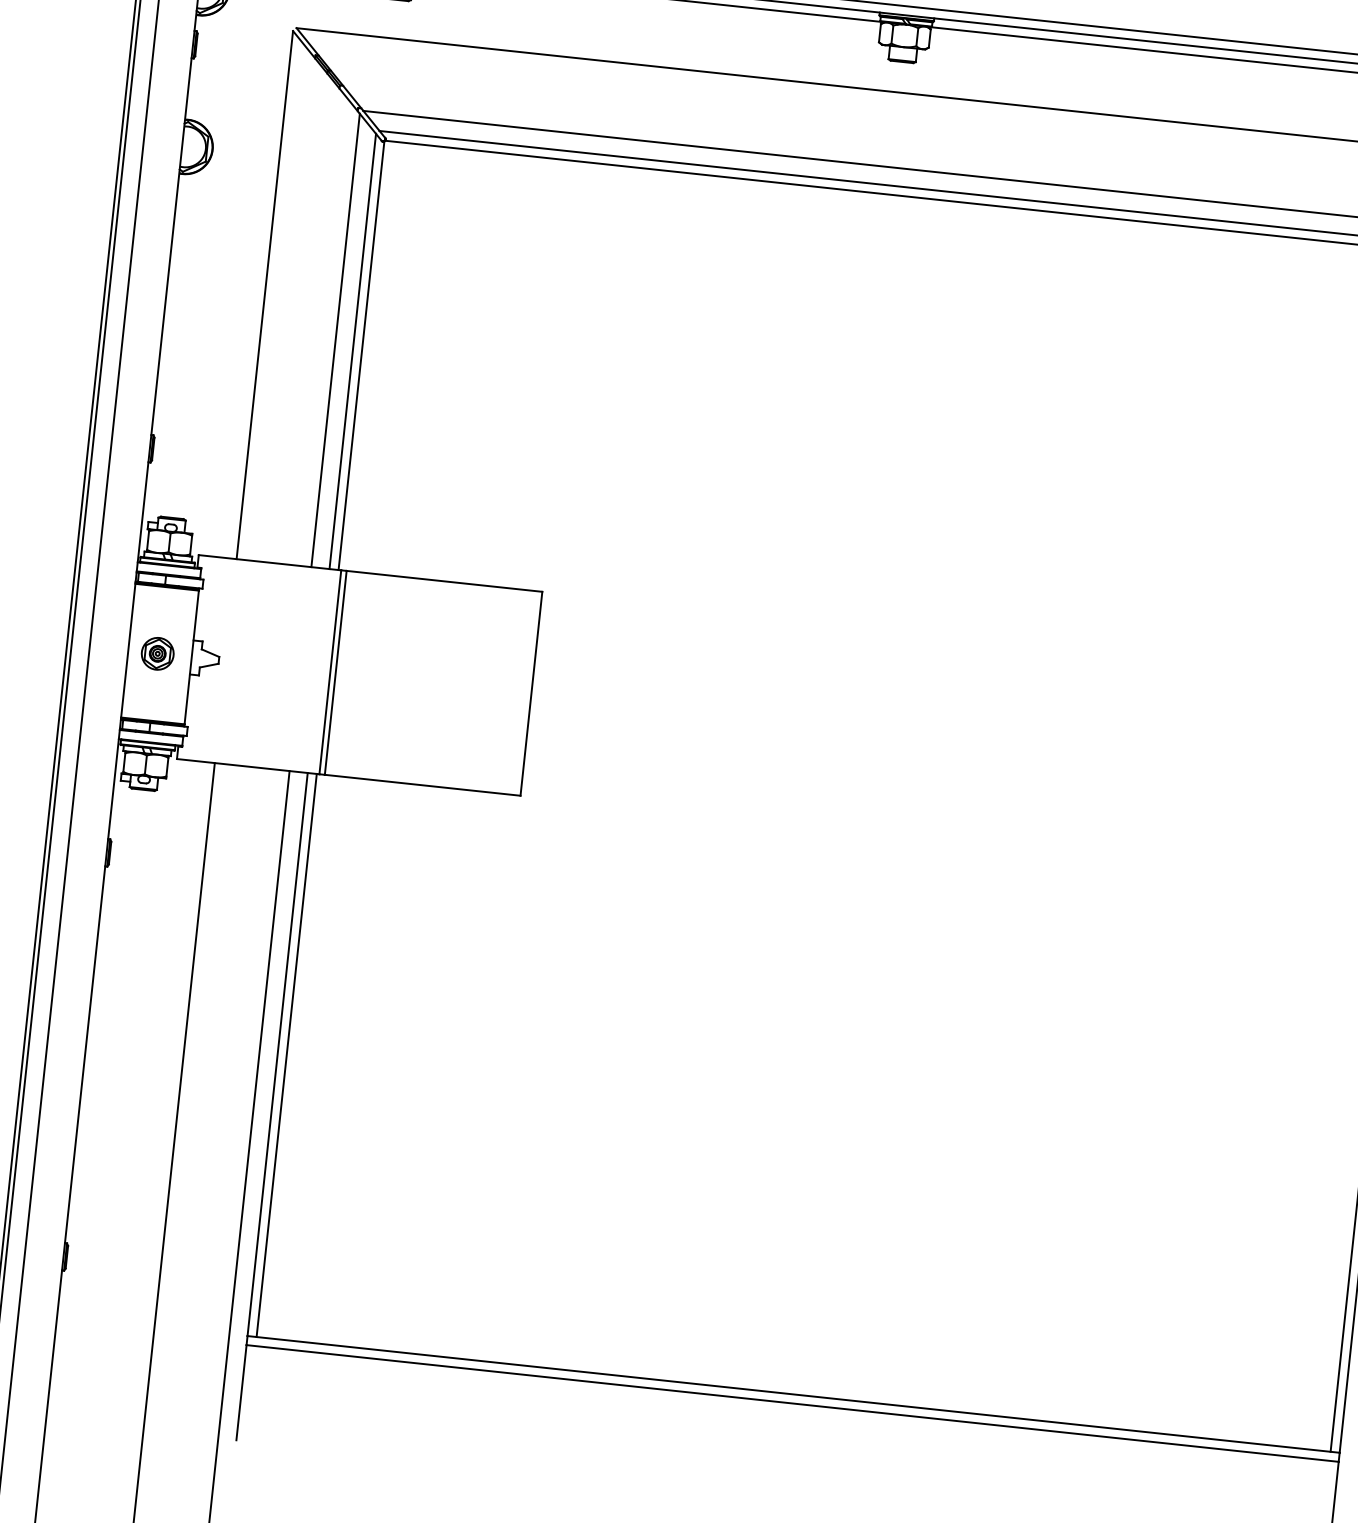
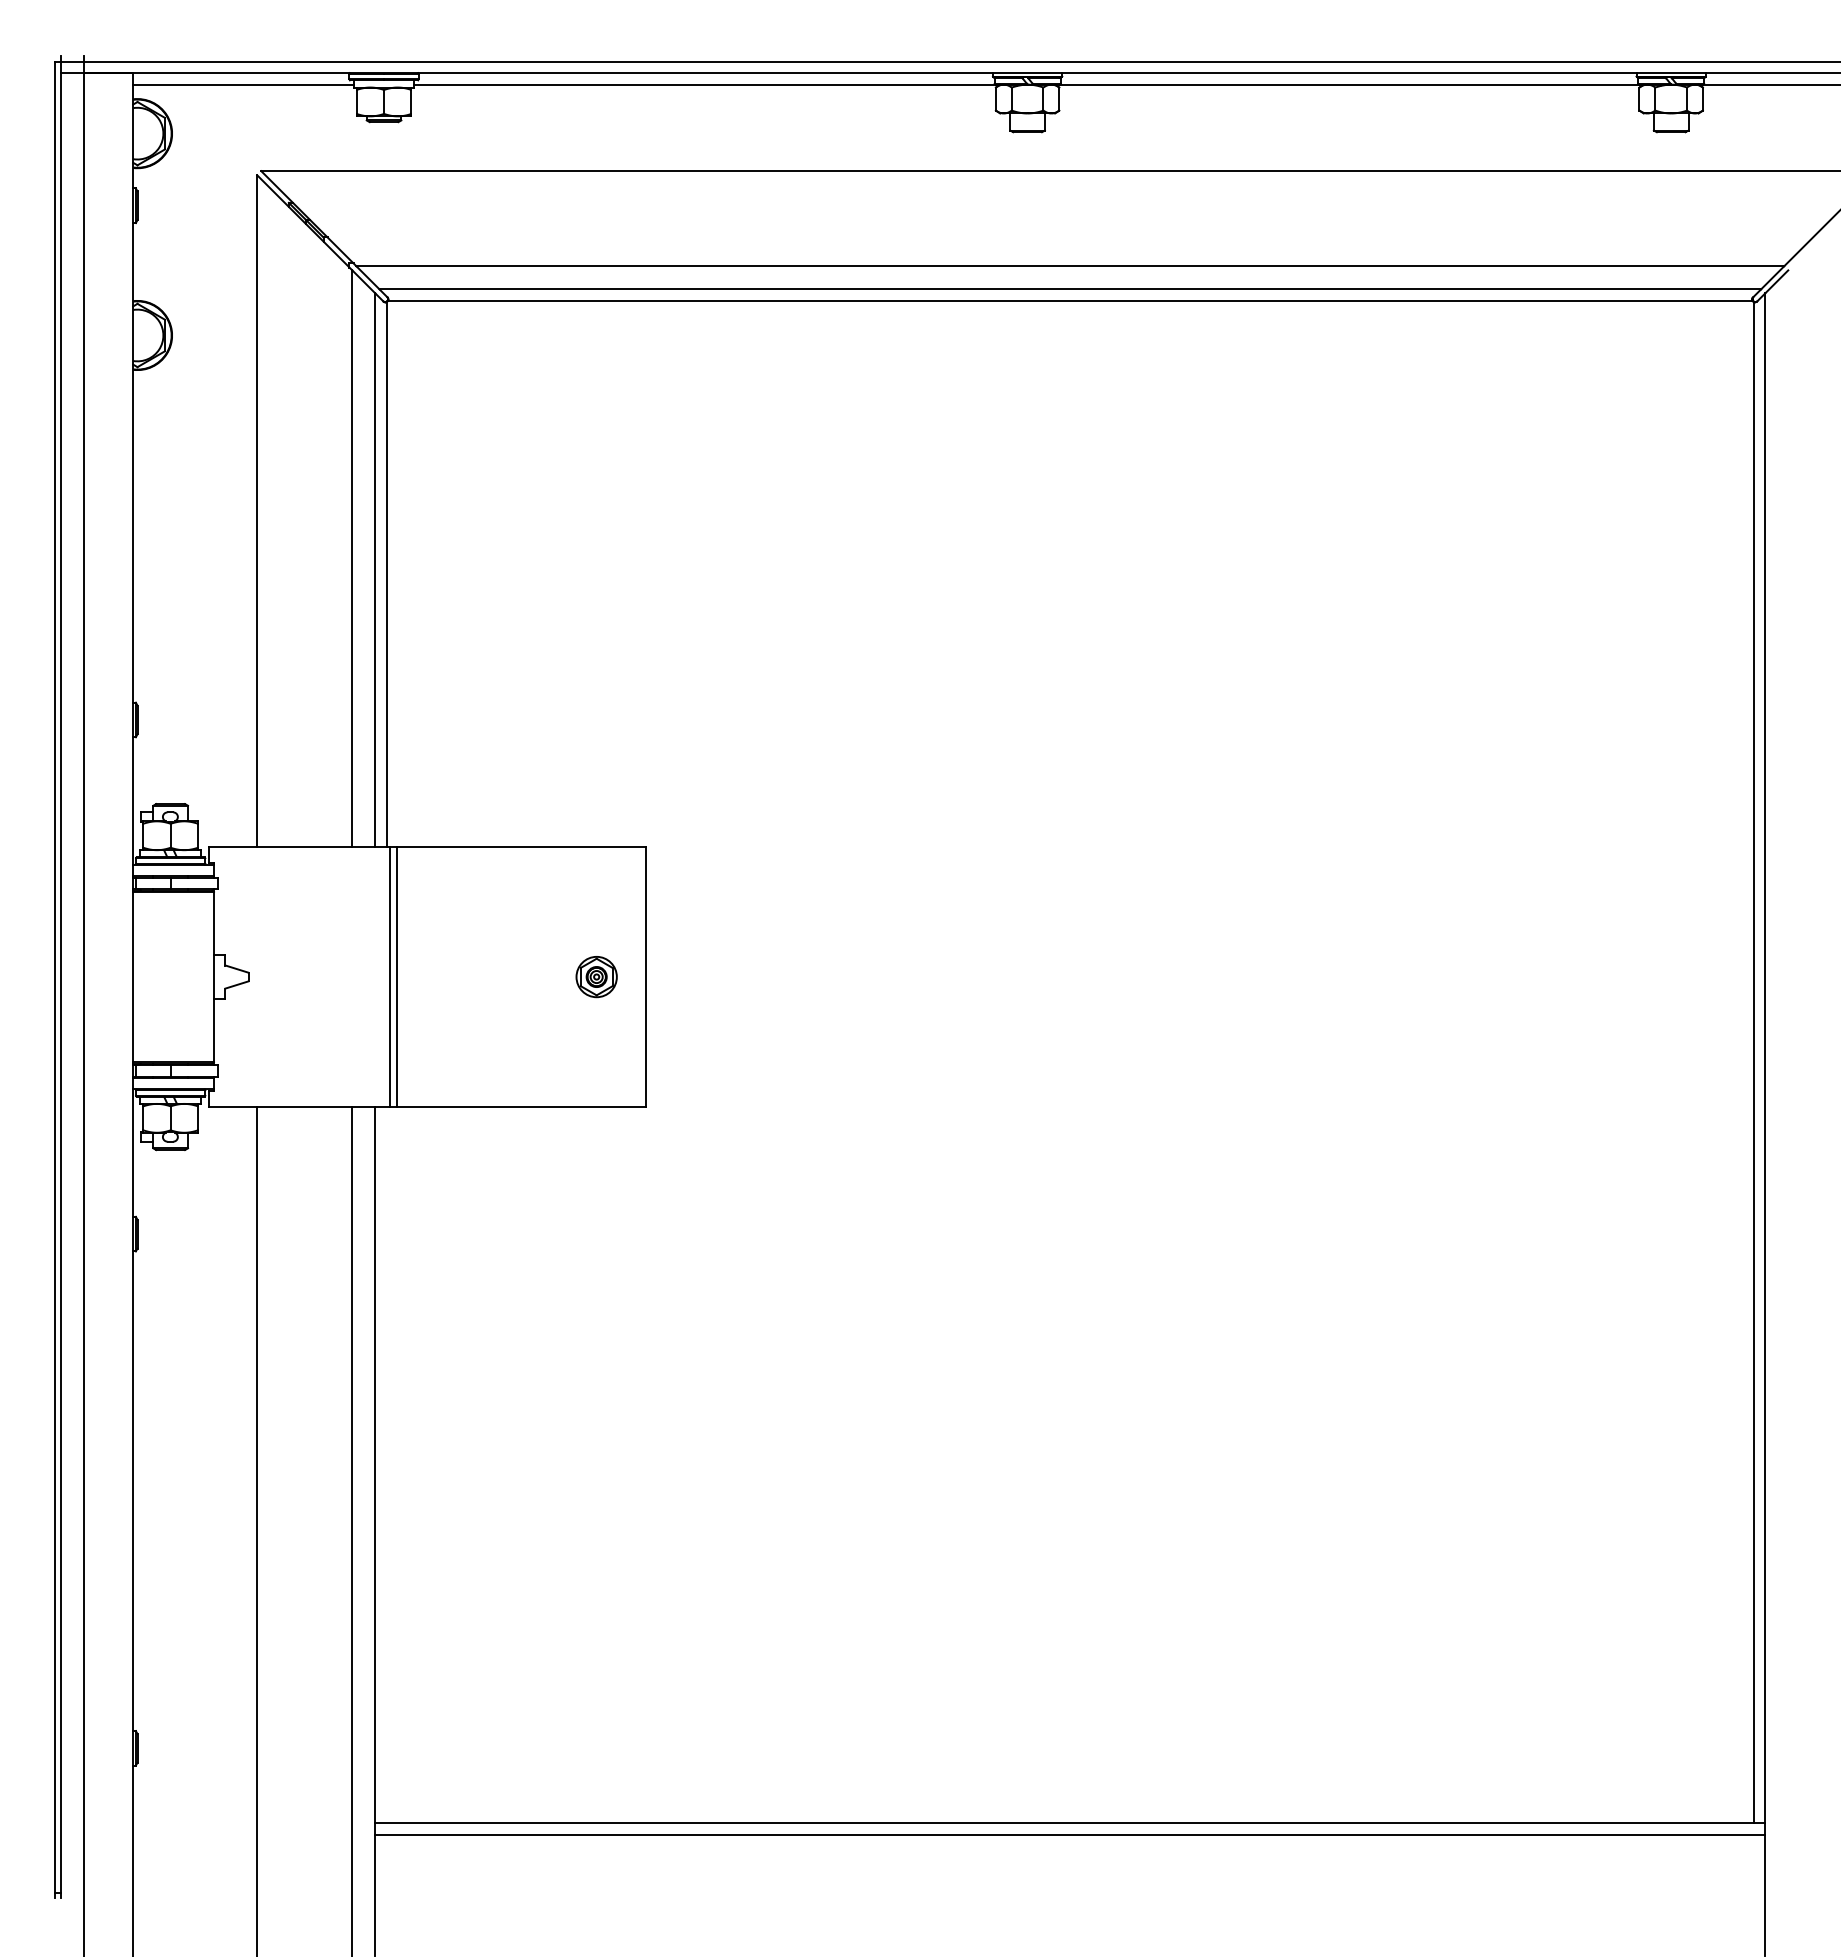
part: (157, 654) -> (596, 977), moved
line: (286, 1055) -> (386, 1464), removed

